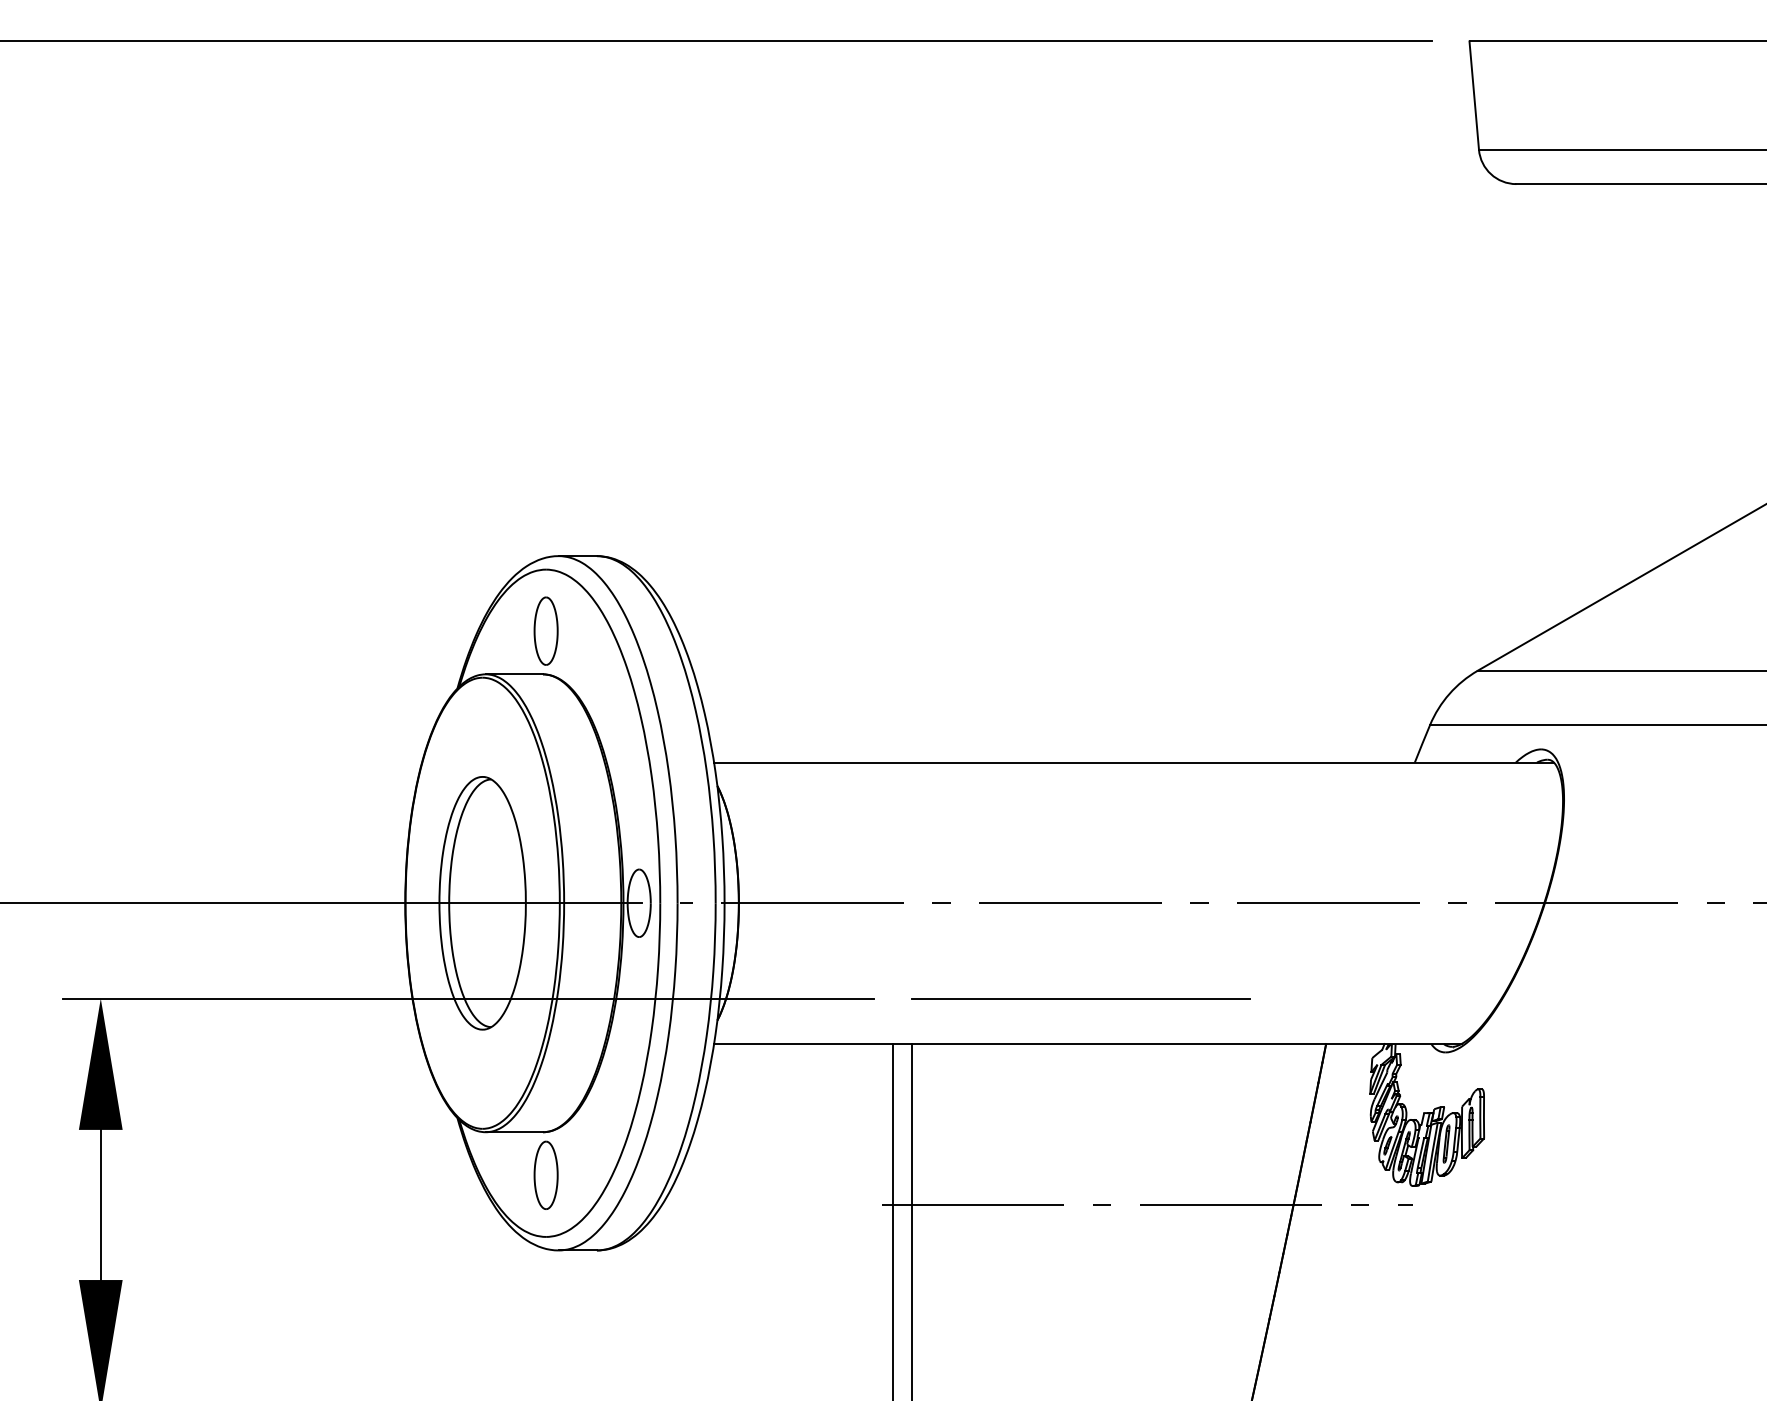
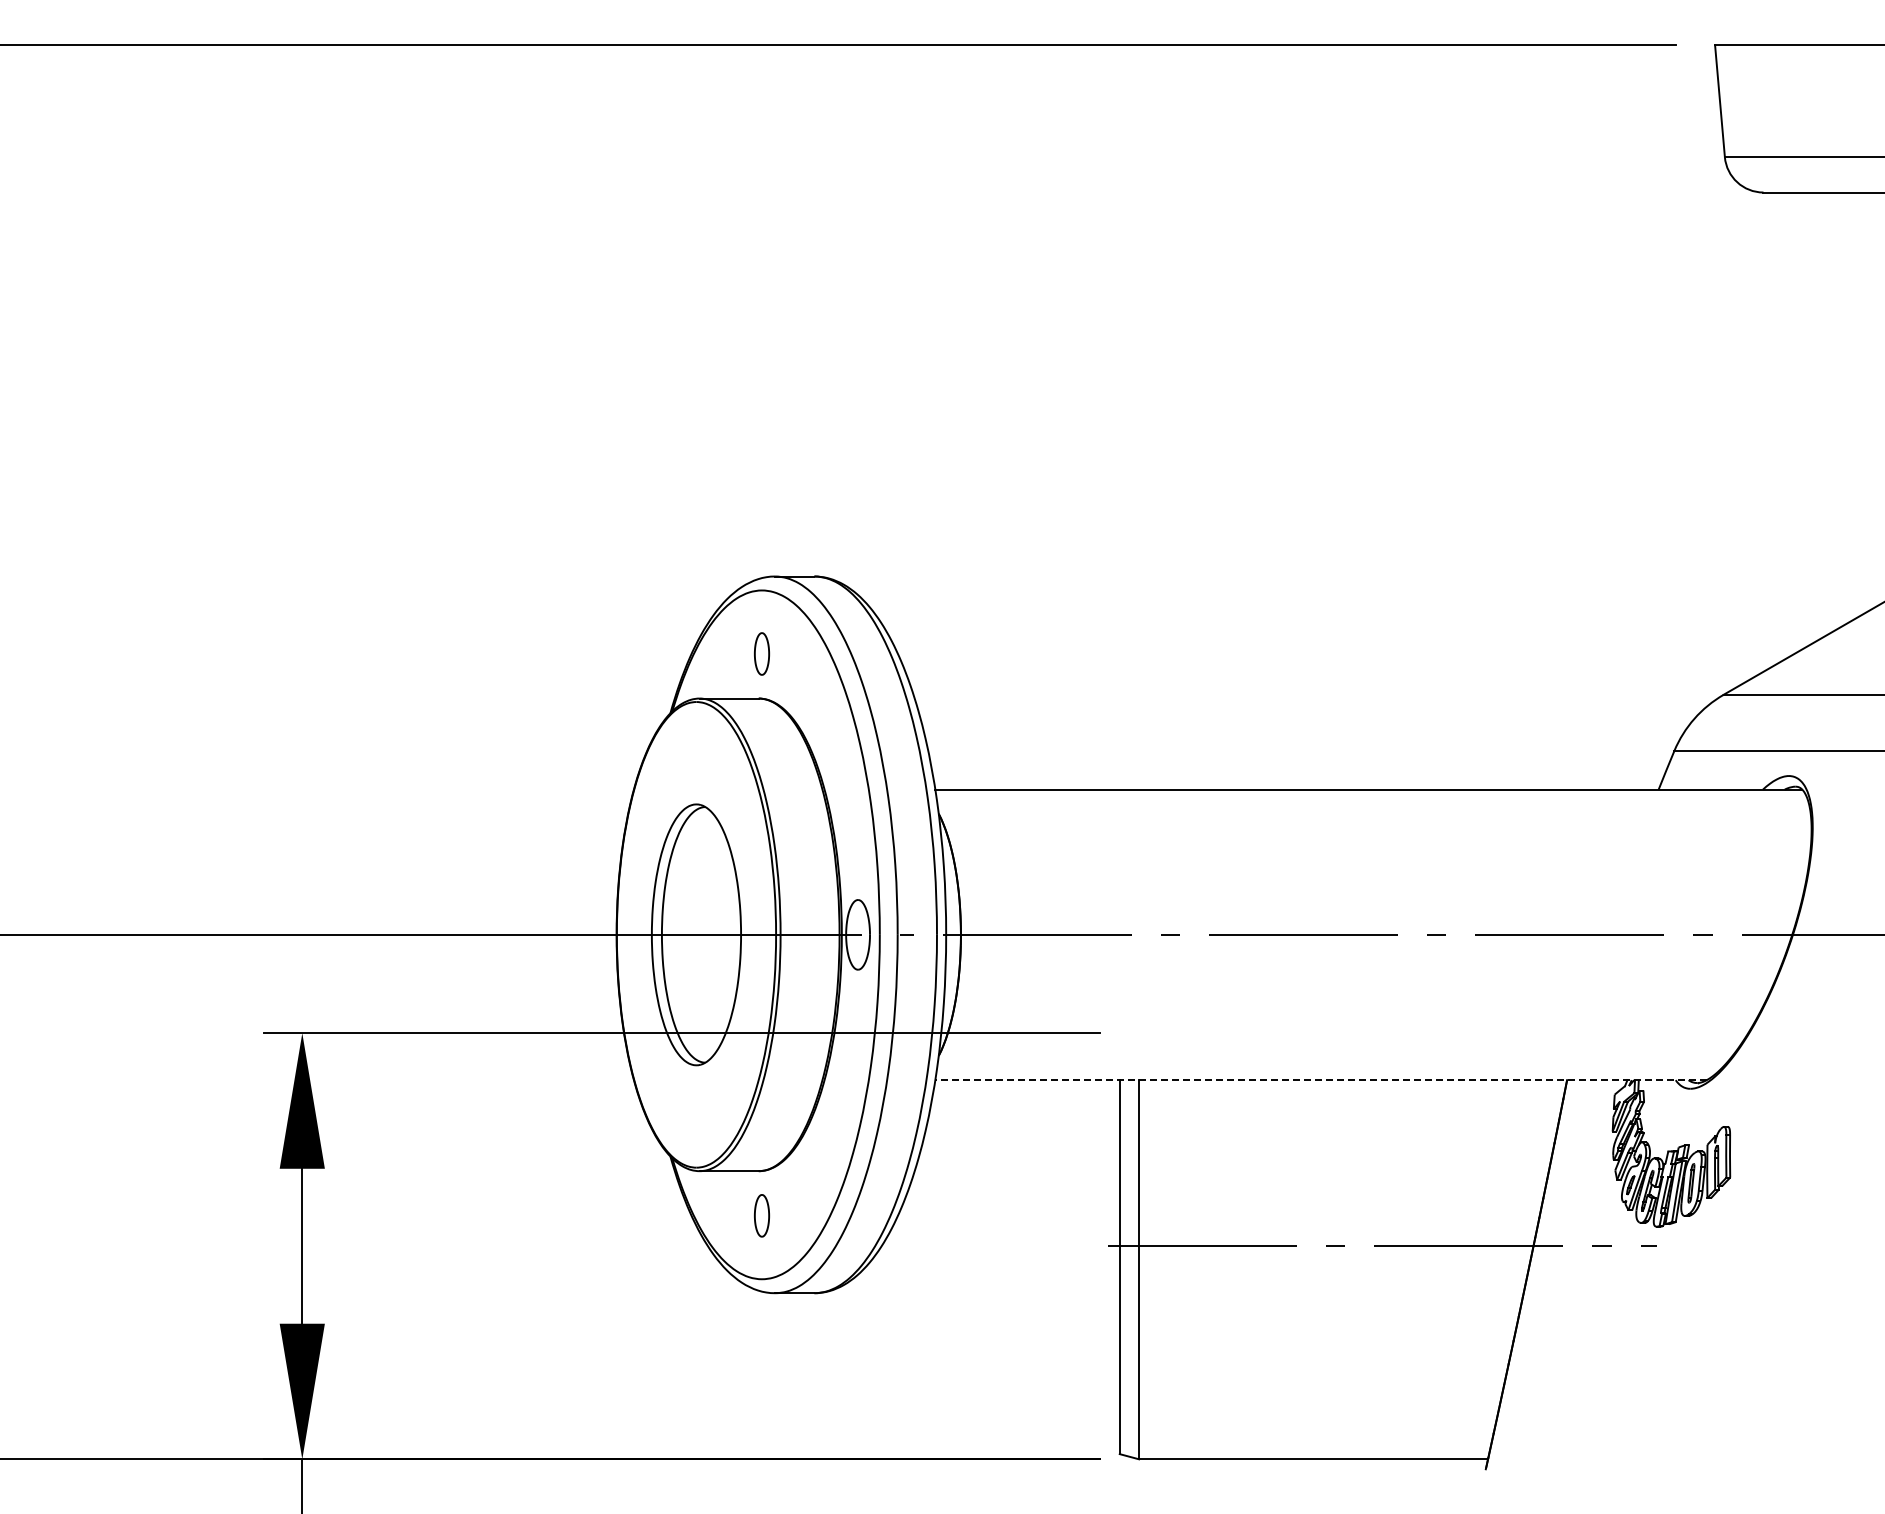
part: (545, 630) -> (761, 653), size x0.6
line: (1080, 998) -> (1313, 1033), removed
line: (1088, 1044) -> (1321, 1080), solid -> dashed
part: (545, 1175) -> (761, 1215), size x0.6

